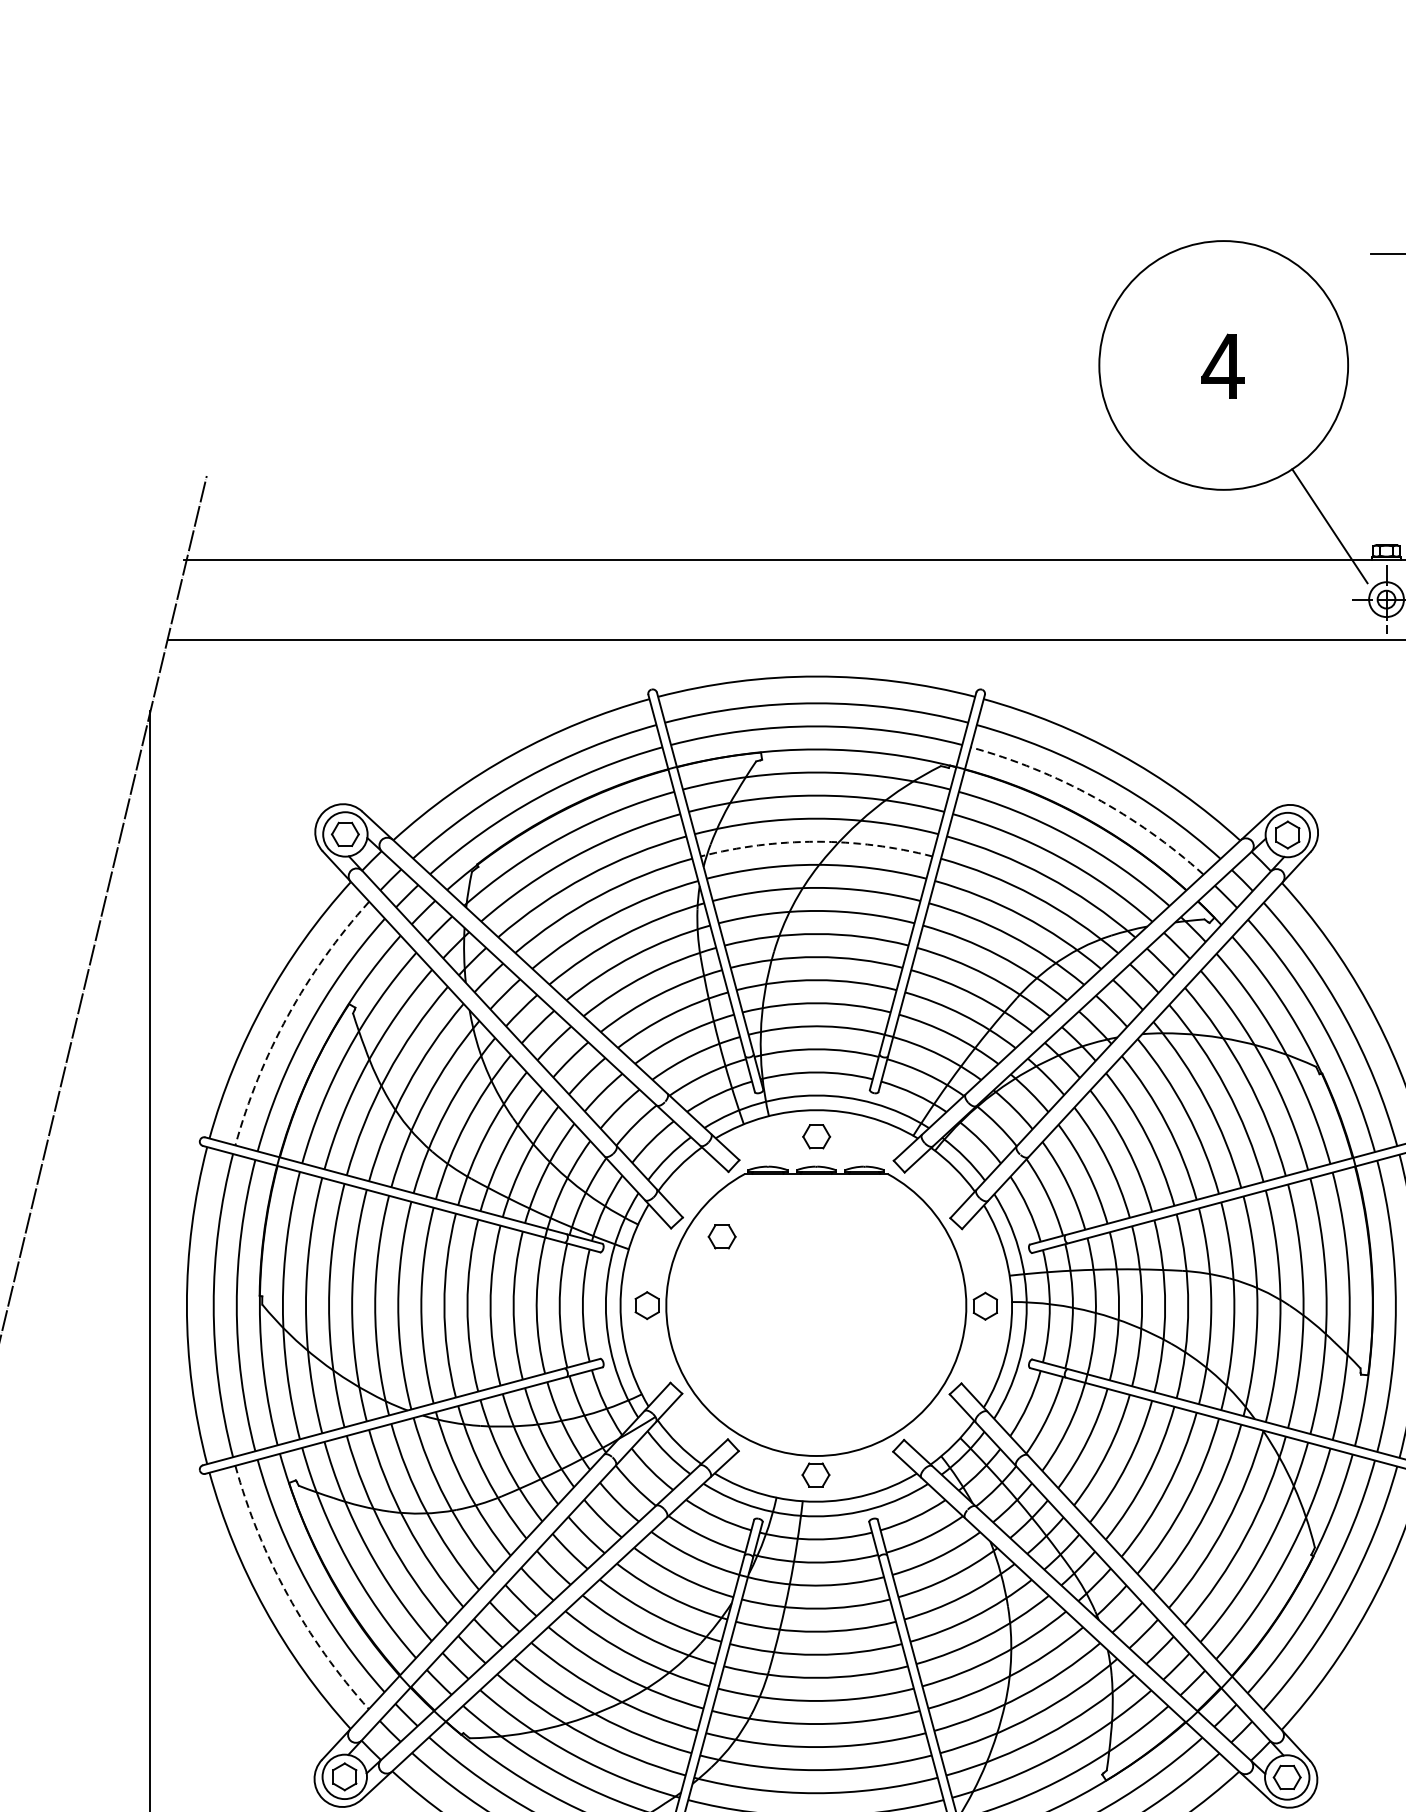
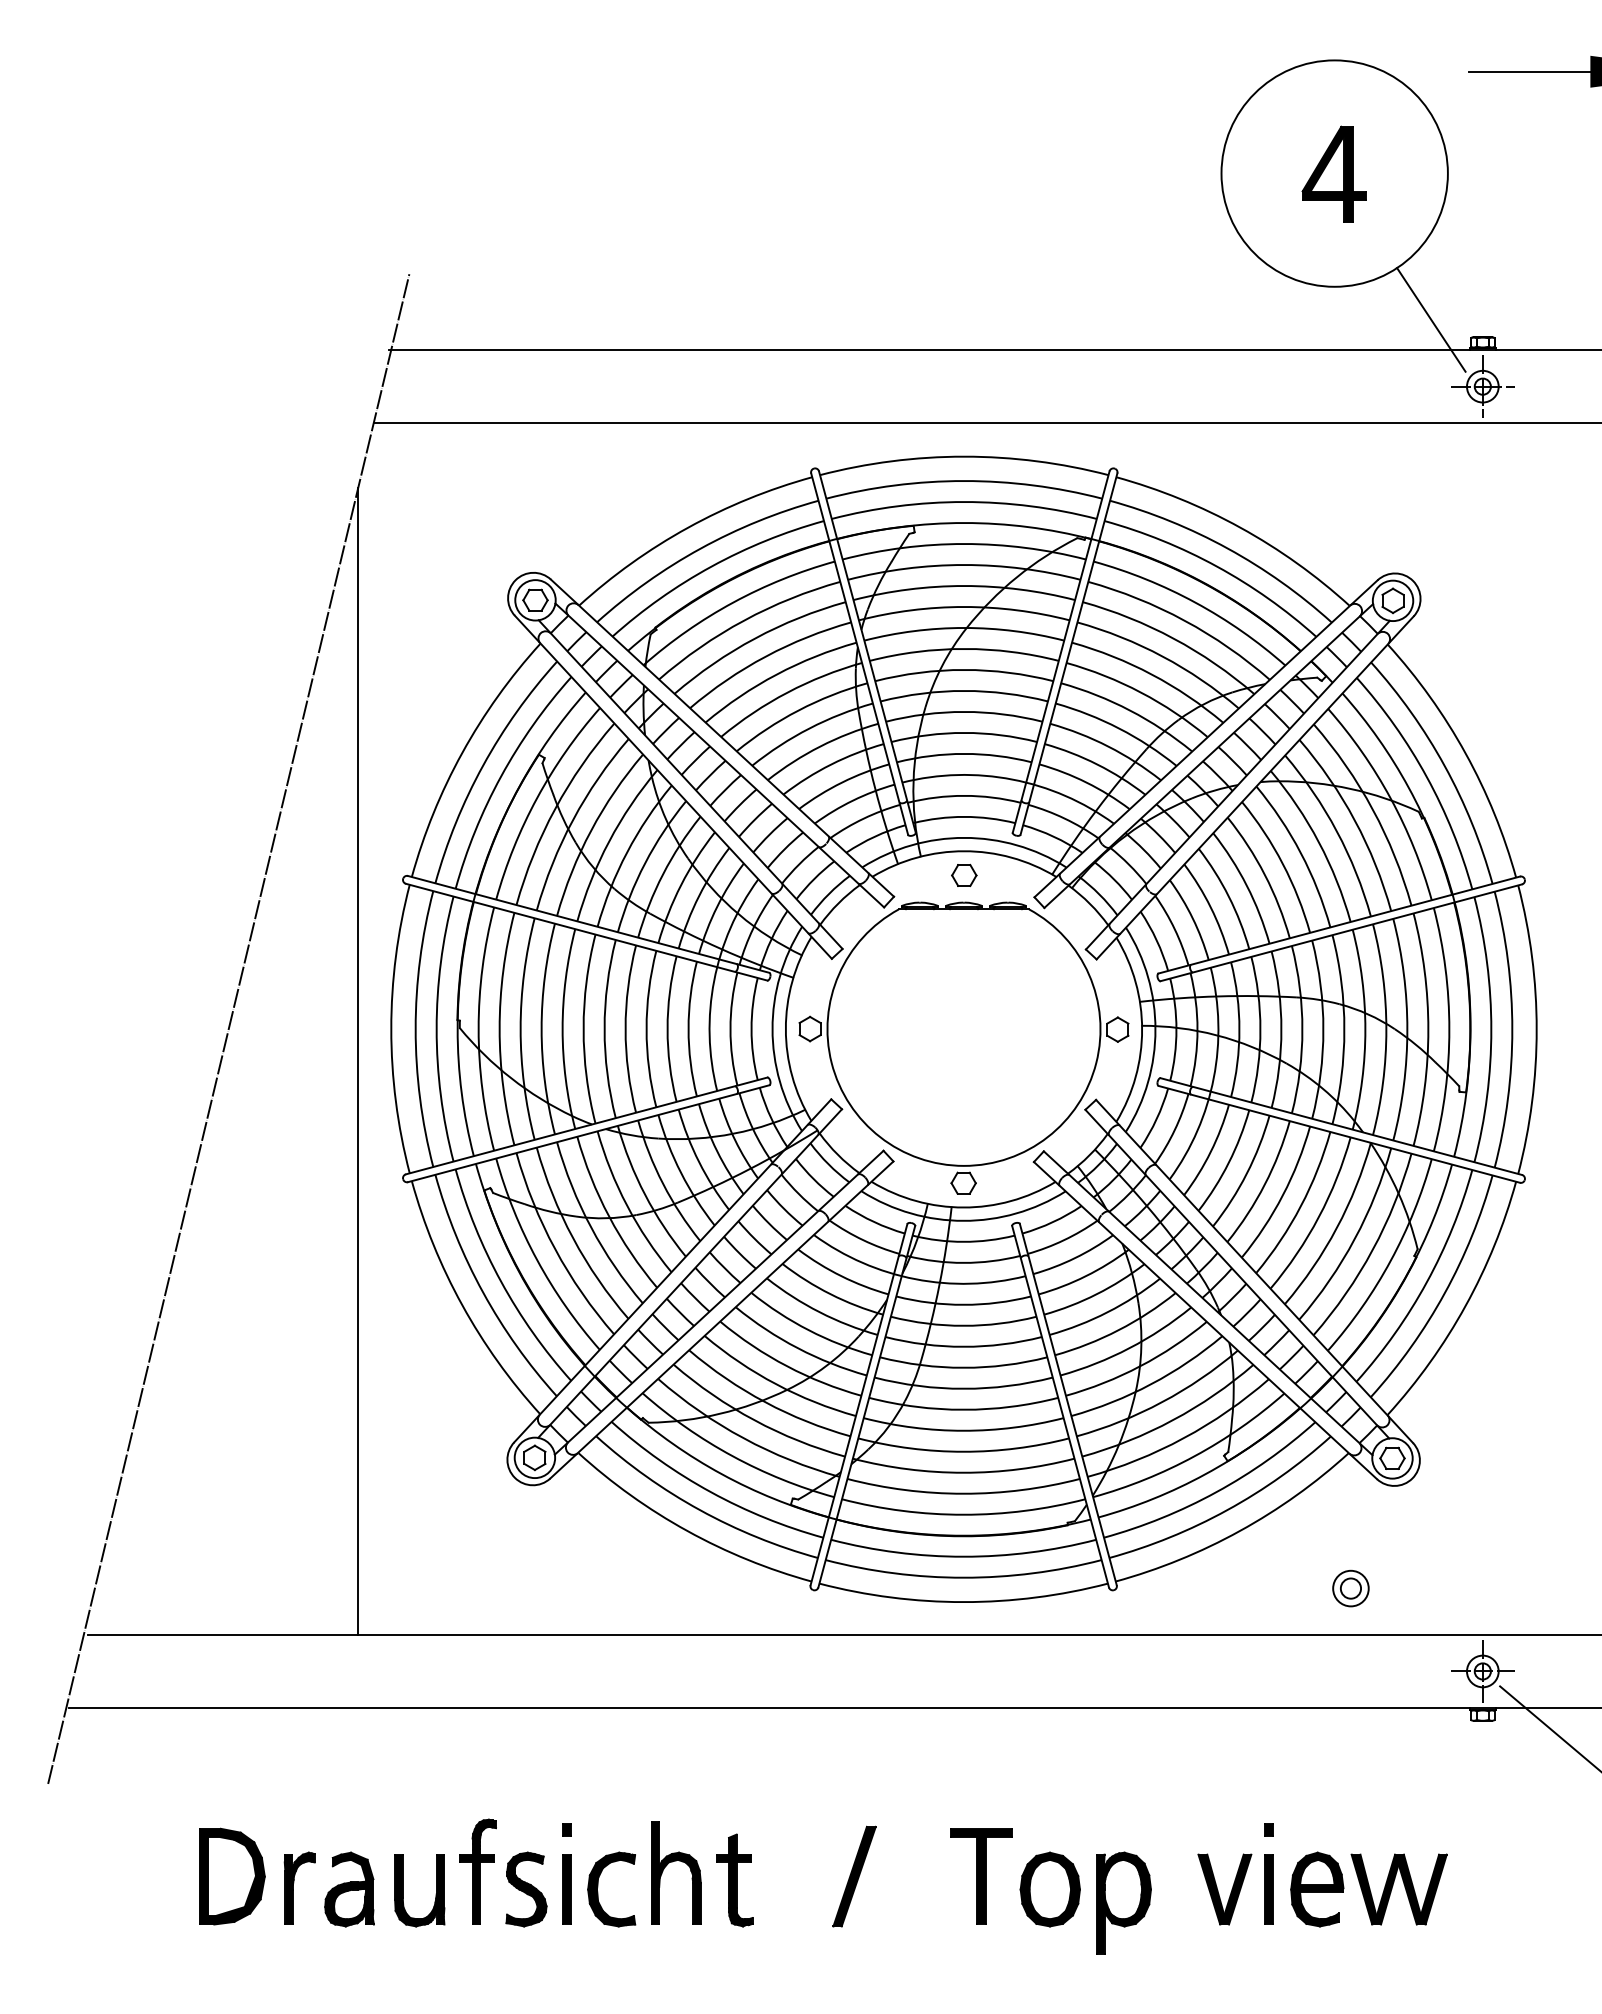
part: (1222, 365) -> (1333, 173), size x1.67
arc: (1094, 797) -> (1217, 566), dashed -> solid
arc: (816, 842) -> (964, 607), dashed -> solid
arc: (288, 1015) -> (483, 765), dashed -> solid
part: (722, 1236) -> (878, 966), removed
arc: (288, 1595) -> (483, 1292), dashed -> solid

